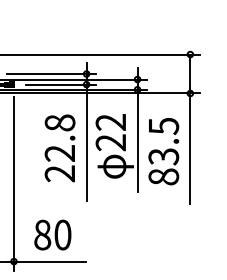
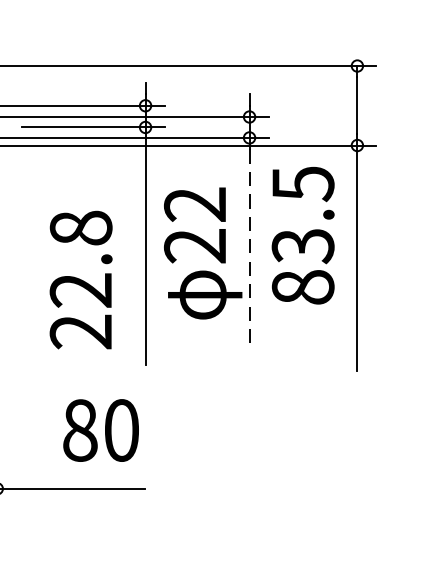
line: (137, 144) -> (249, 249), solid -> dashed
text: (59, 148) -> (79, 280), moved
text: (163, 151) -> (302, 235), moved
text: (52, 234) -> (100, 429), moved

